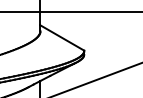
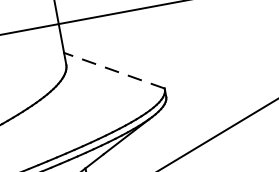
line: (61, 37) -> (112, 69), solid -> dashed

